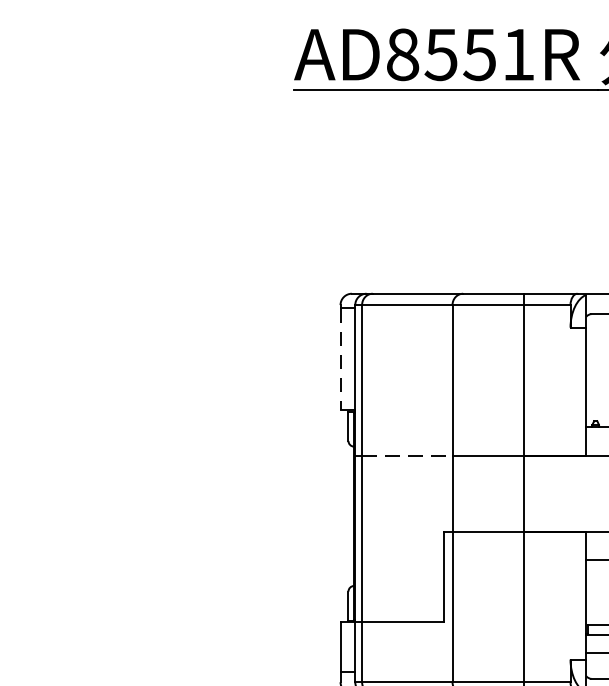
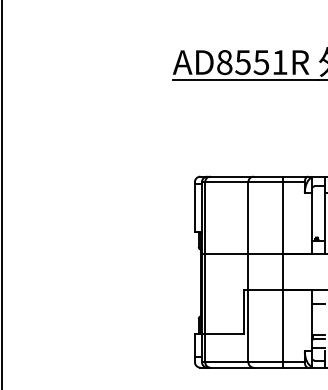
line: (339, 360) -> (194, 208), dashed -> solid
line: (406, 456) -> (226, 254), dashed -> solid

